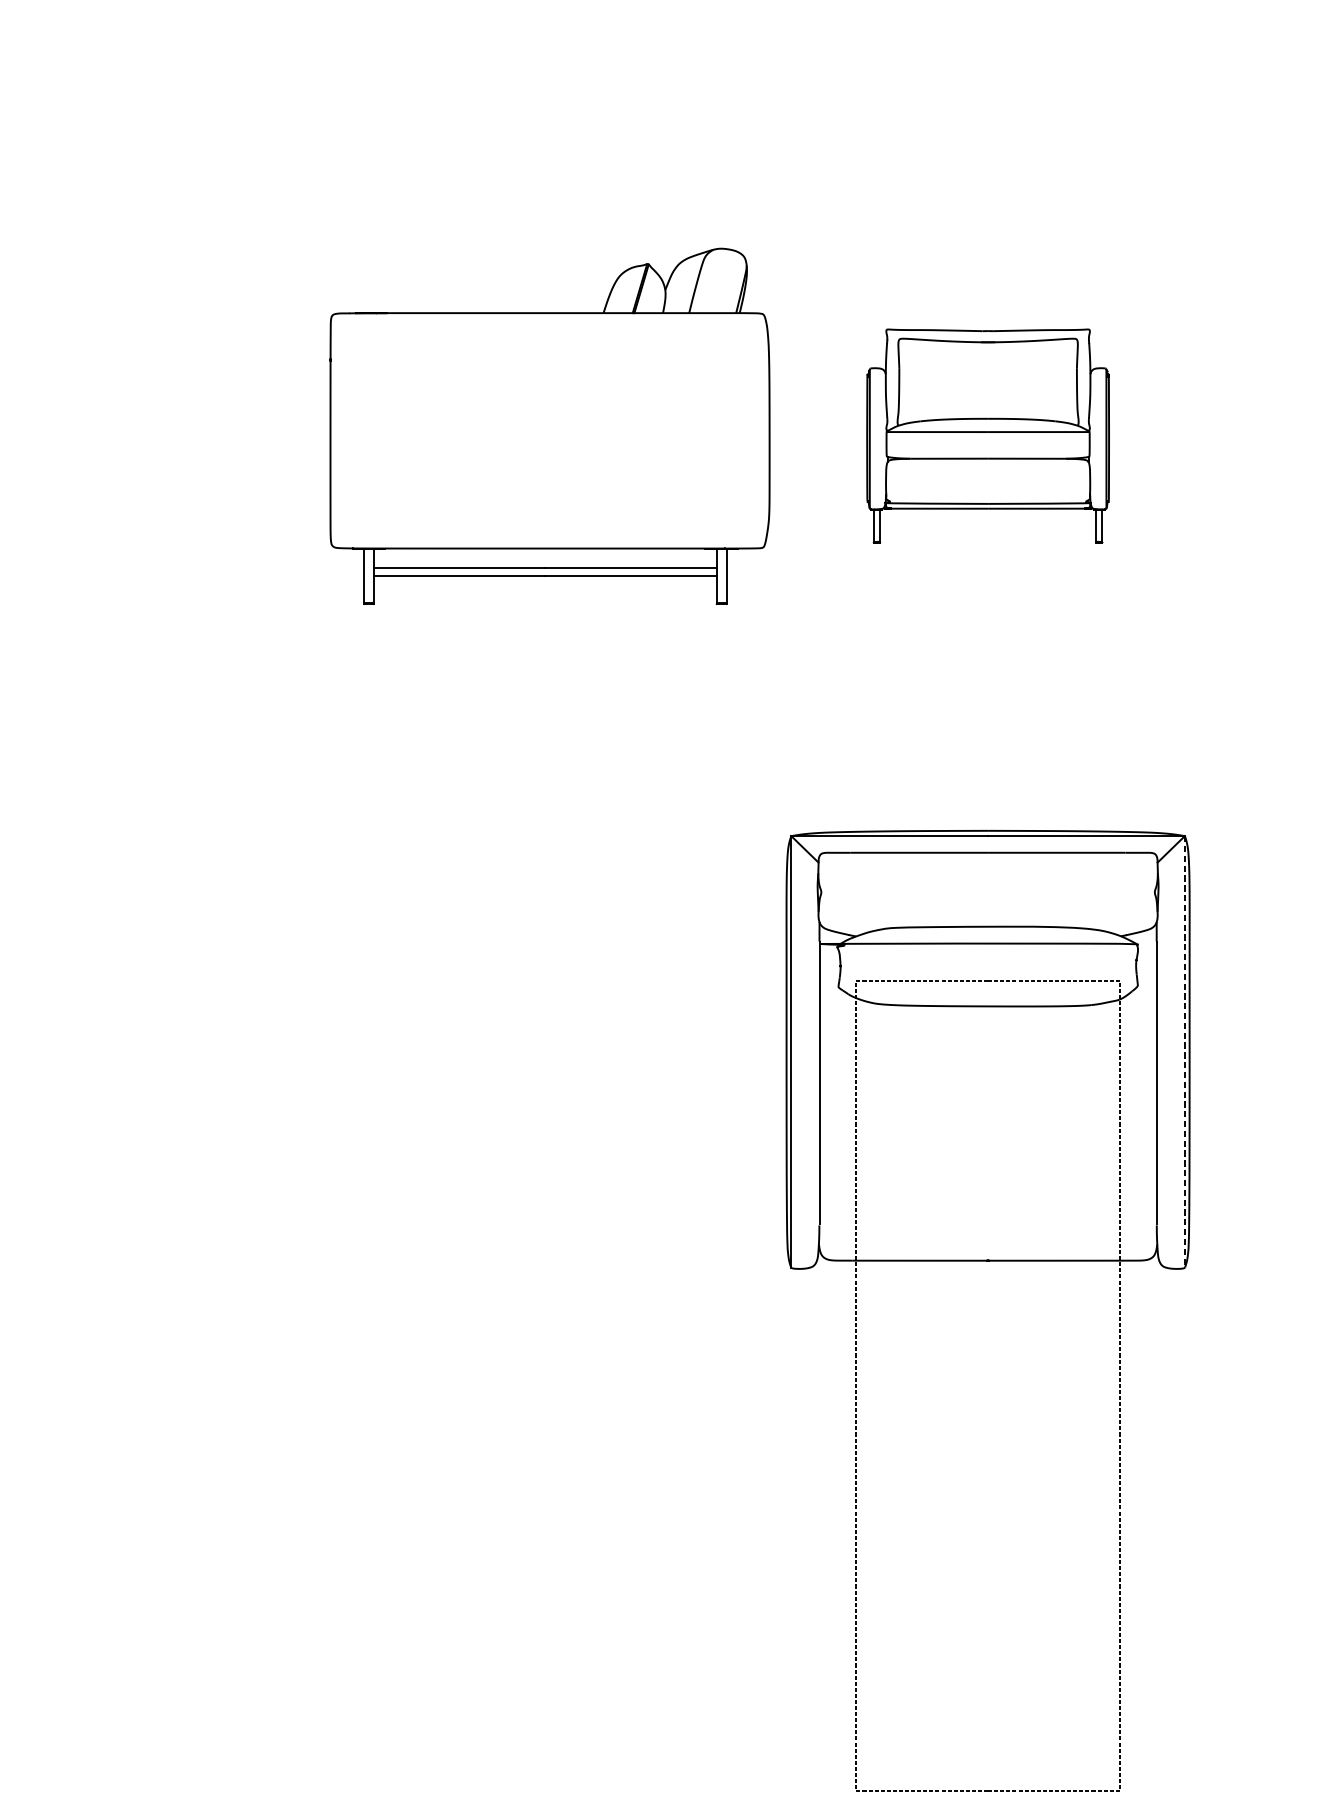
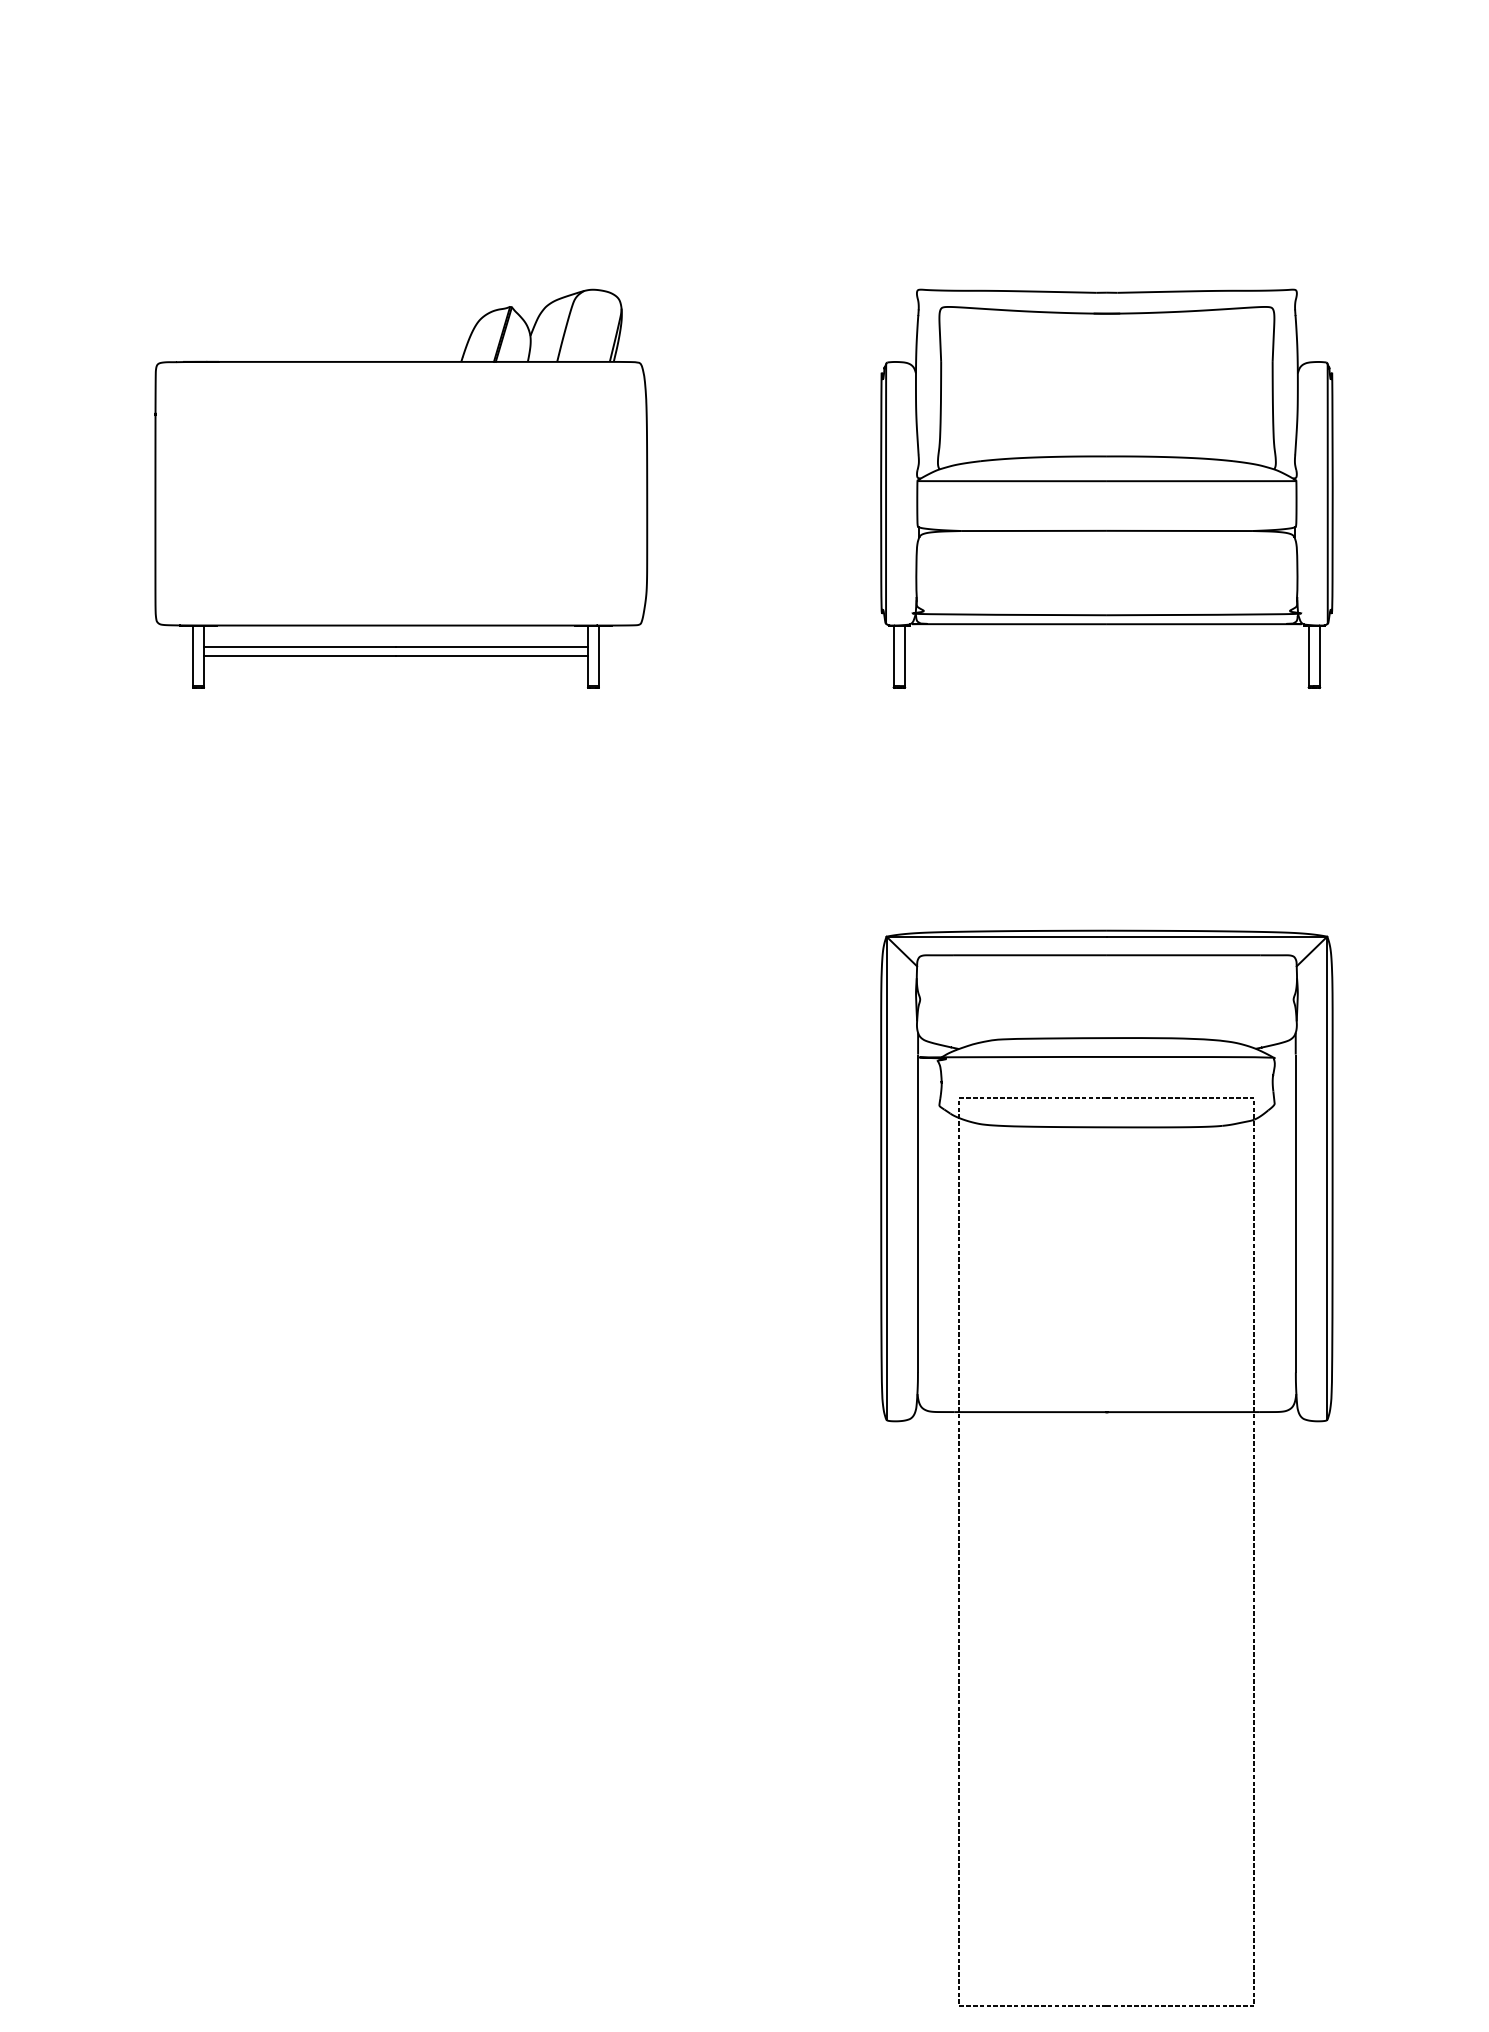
part: (550, 426) -> (401, 488), moved
part: (987, 435) -> (1106, 488), size x1.67
line: (1185, 1052) -> (1327, 1178), dashed -> solid

